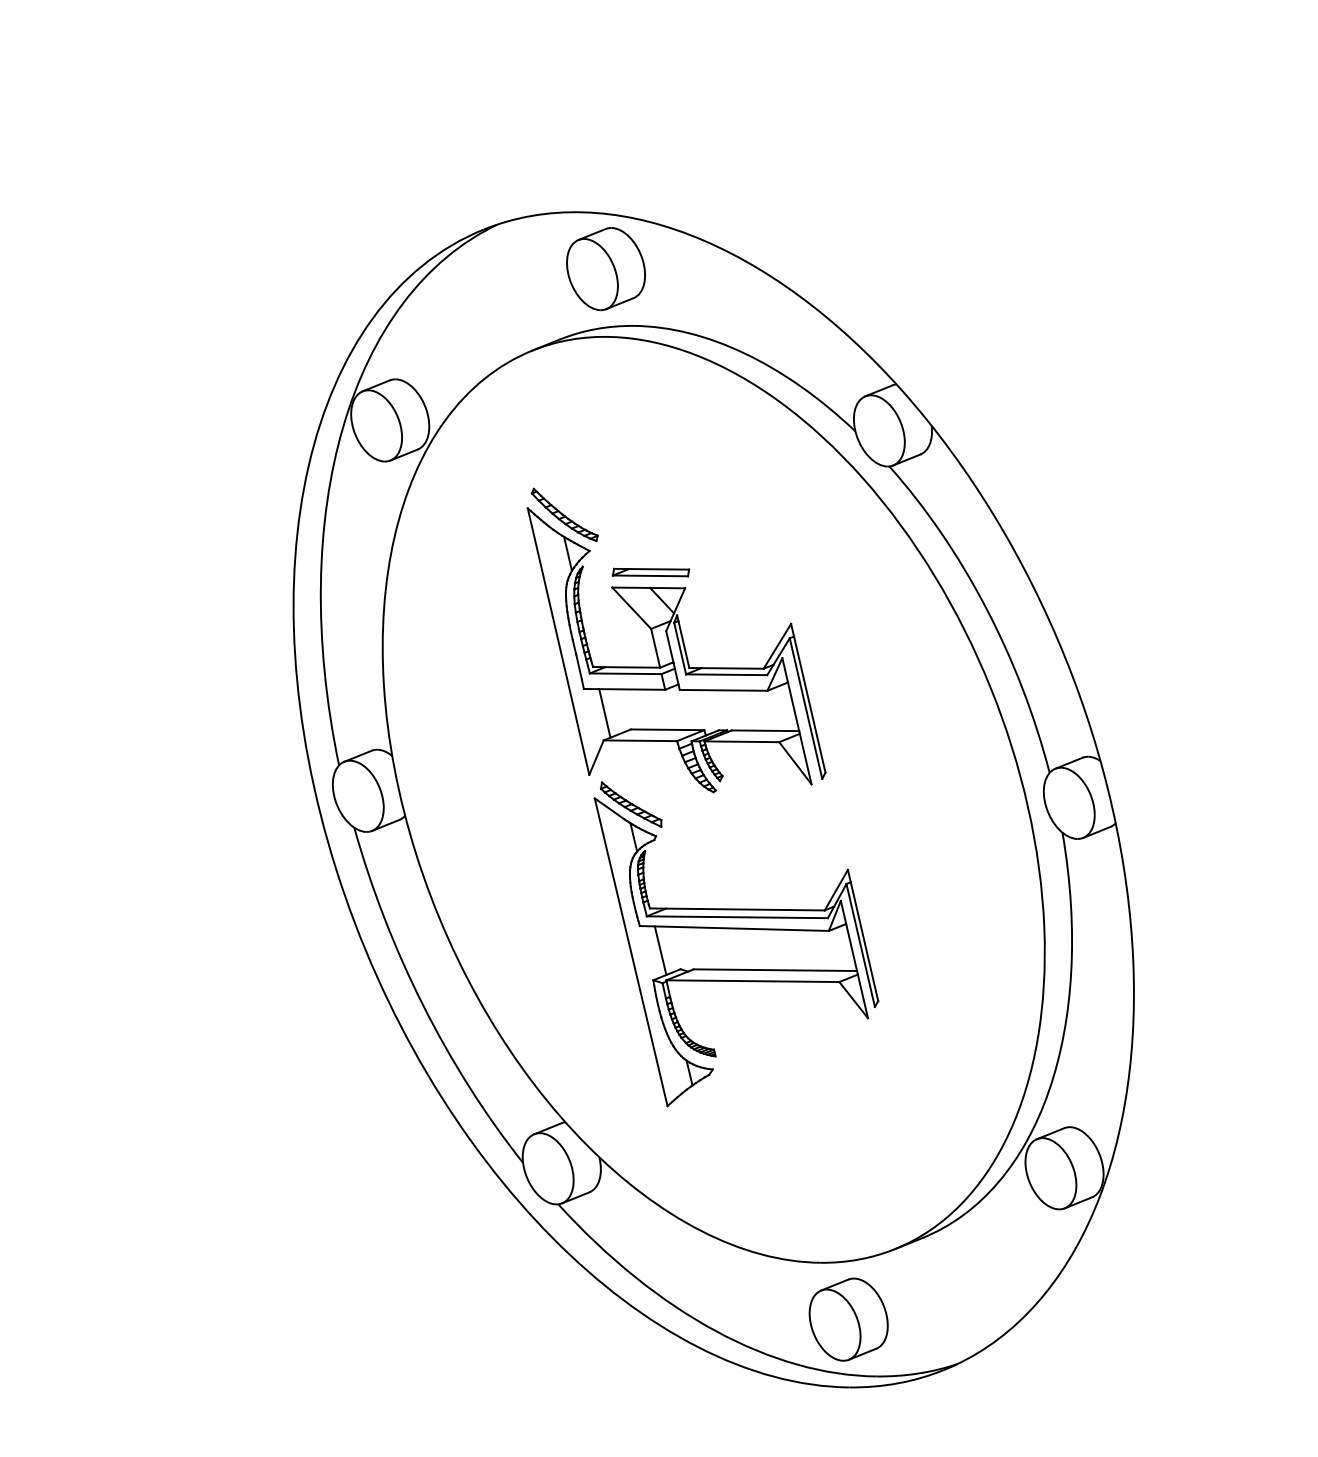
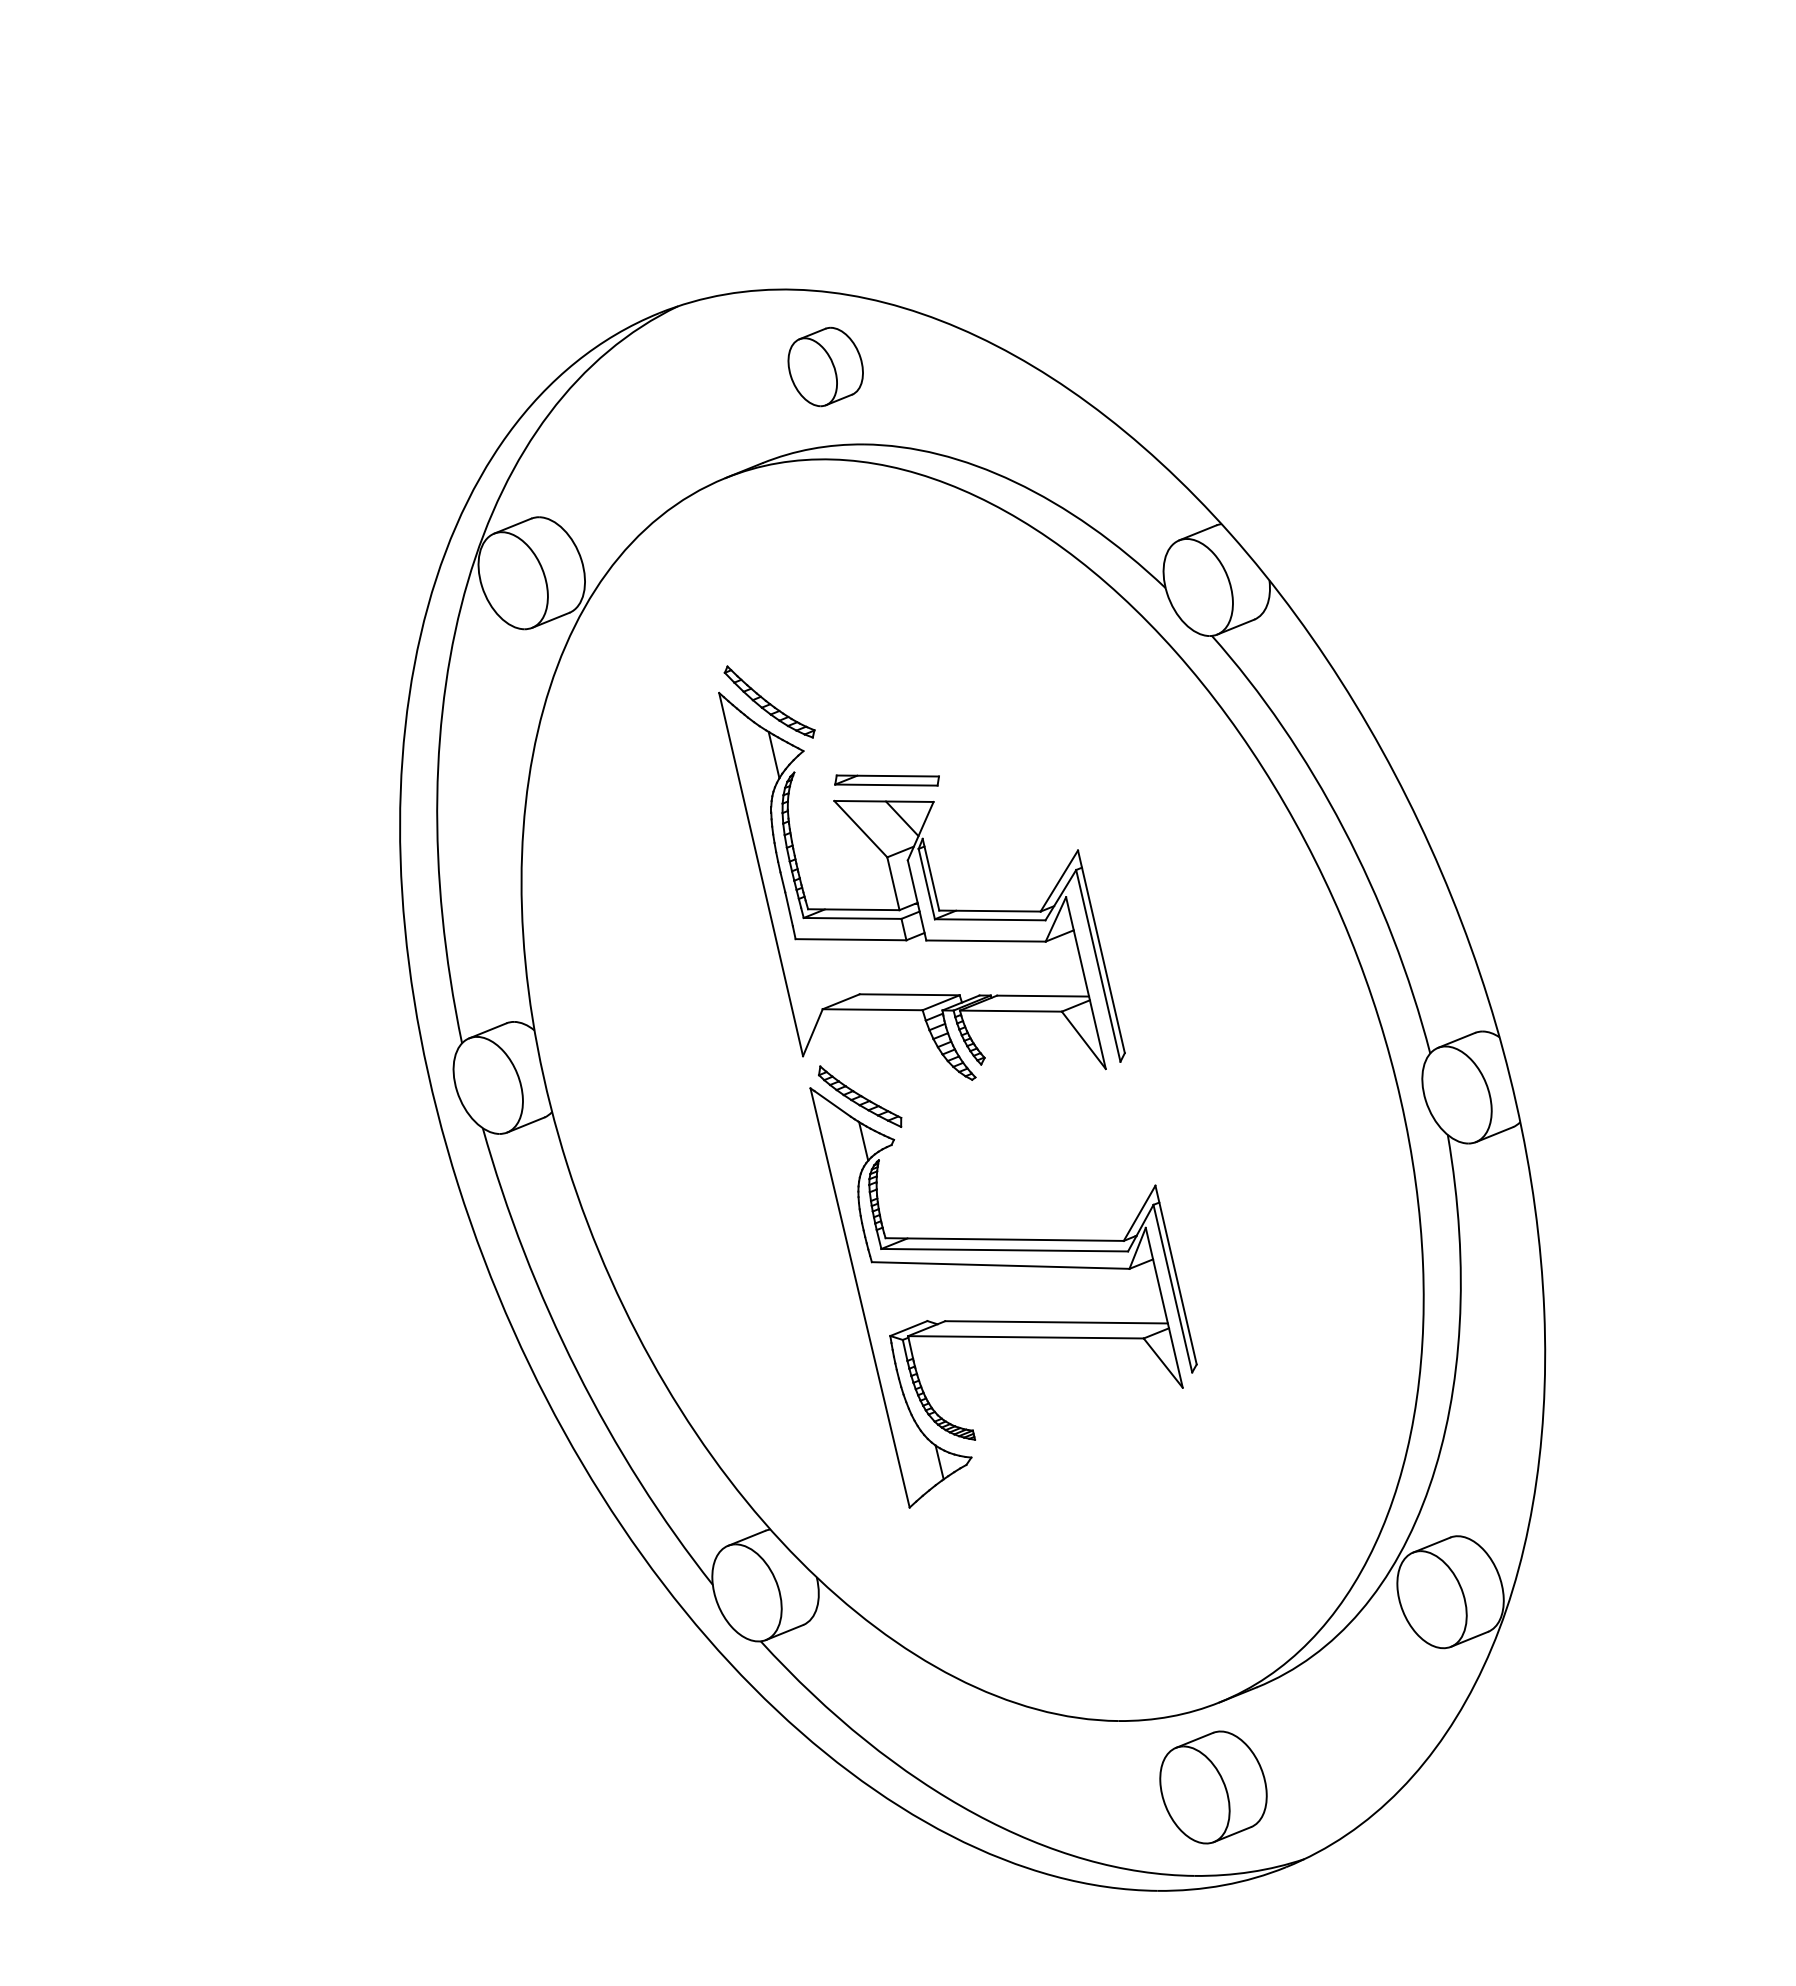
part: (605, 268) -> (825, 366), size x0.7
line: (604, 713) -> (823, 972), removed
line: (660, 950) -> (900, 1295), removed
part: (848, 1319) -> (1213, 1787), moved

